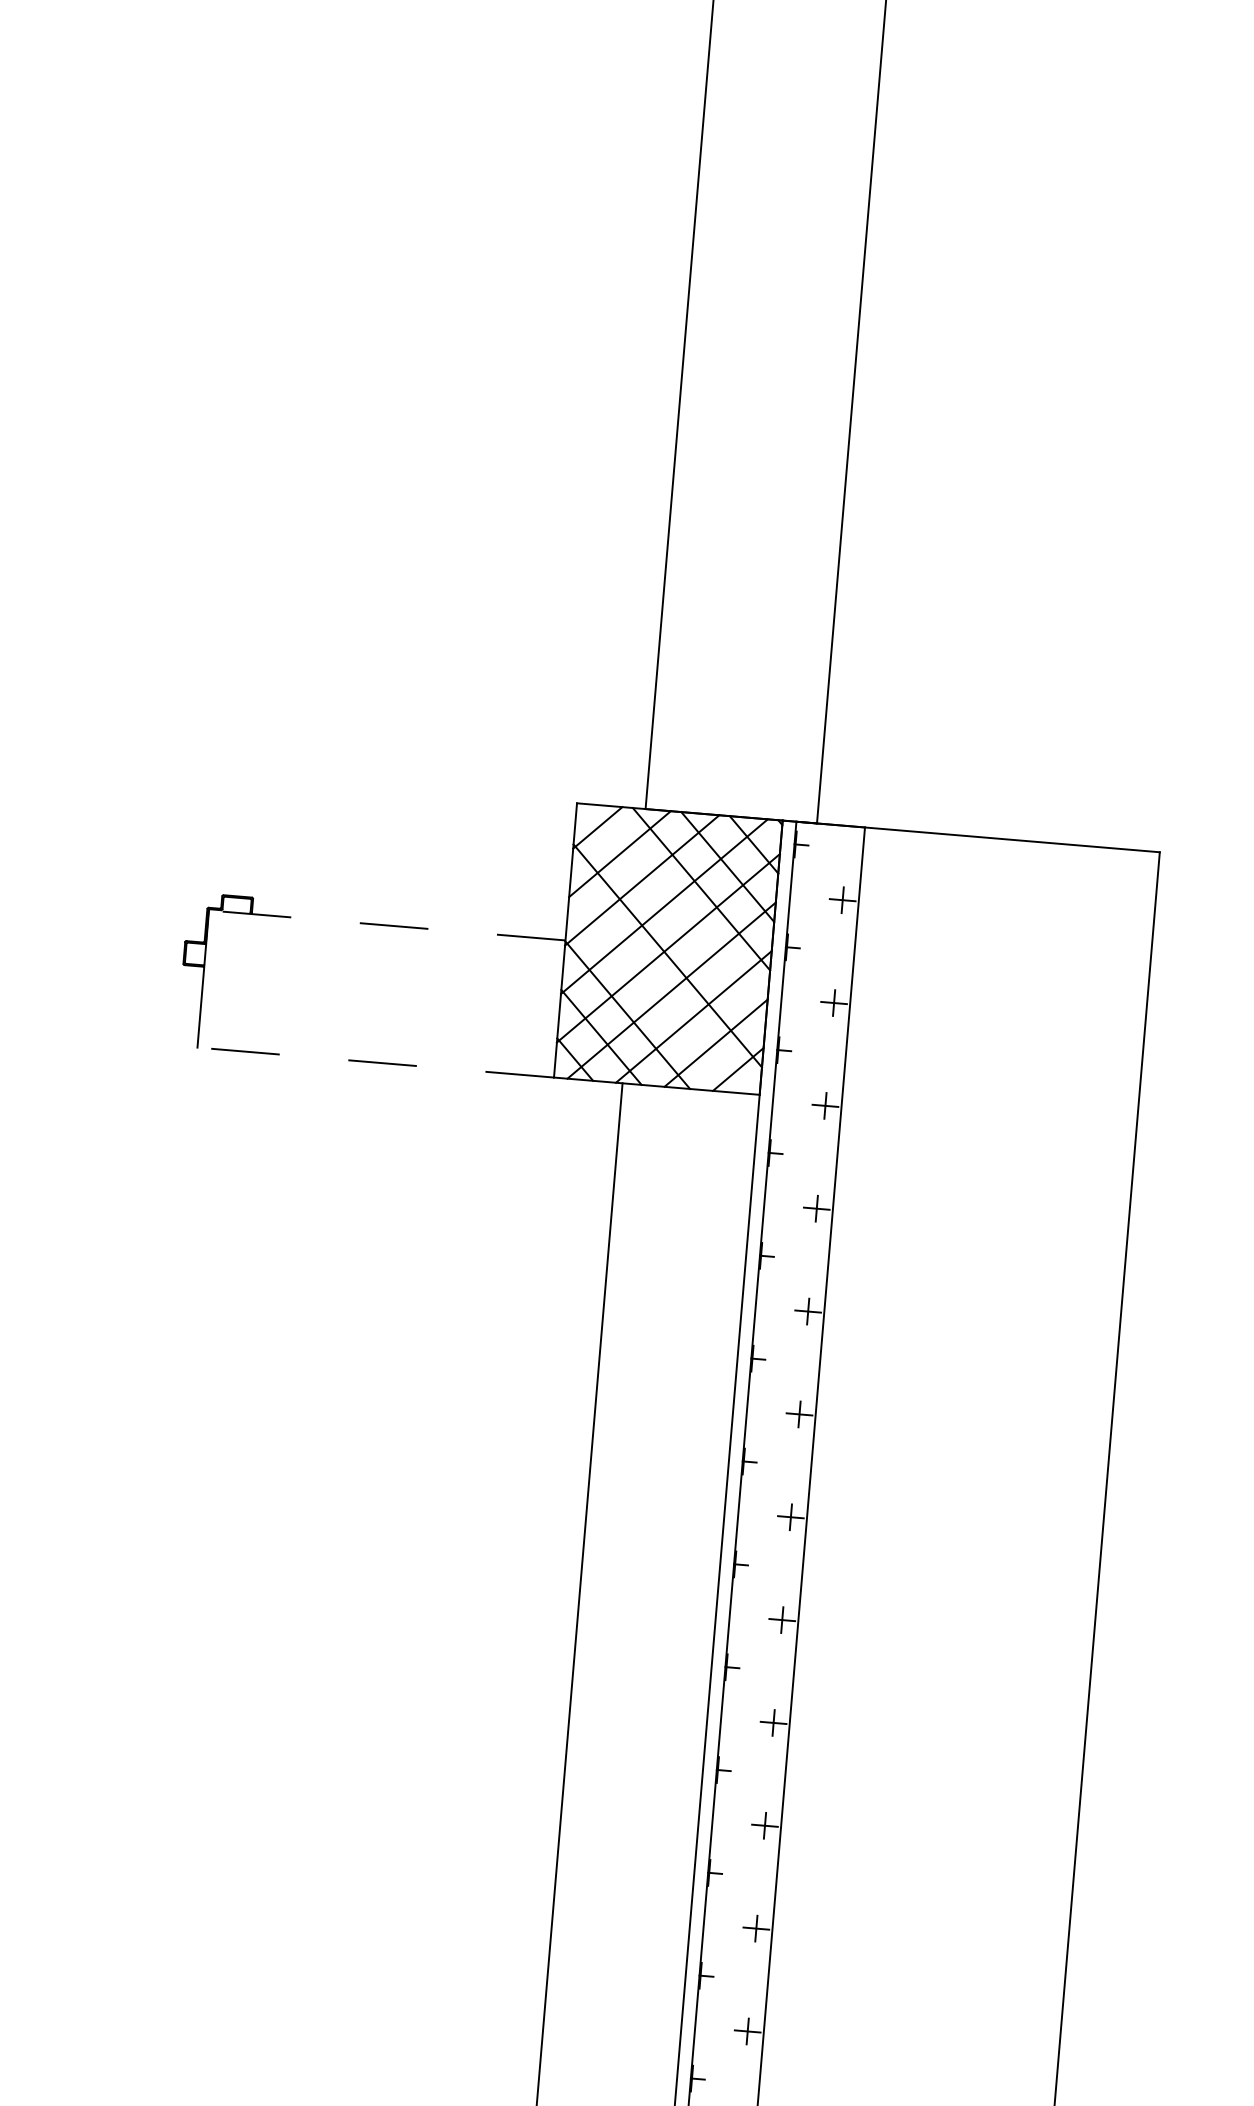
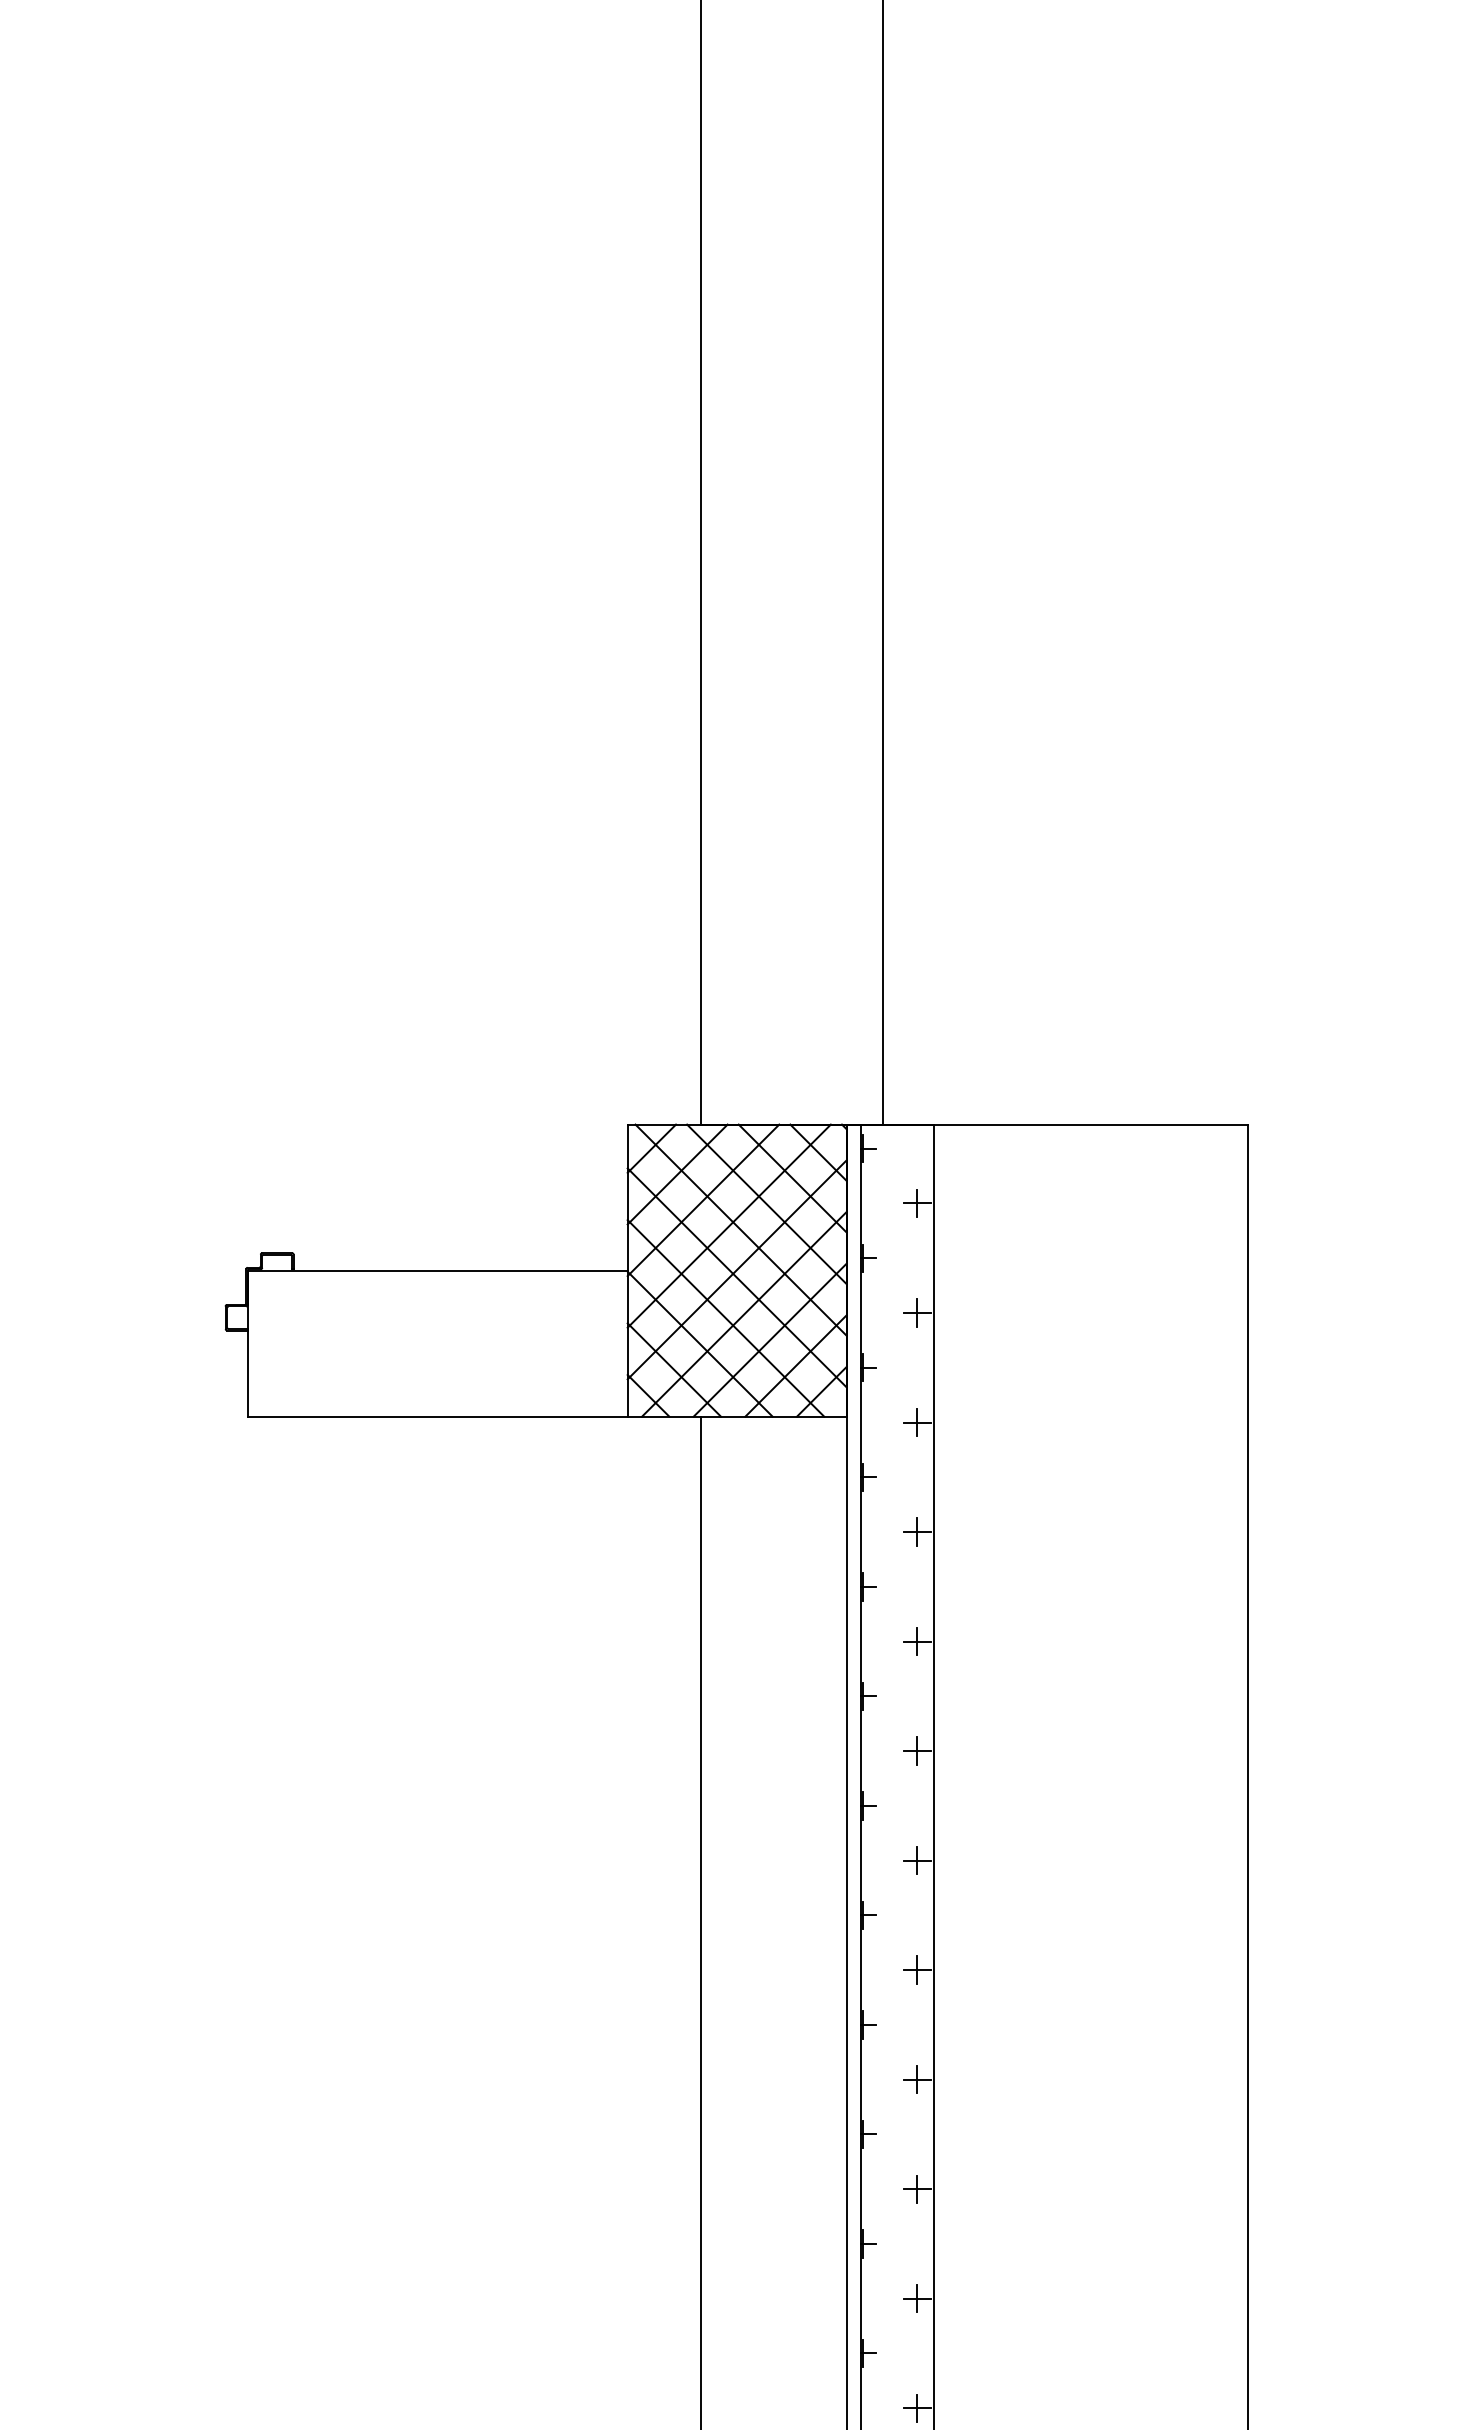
line: (674, 910) -> (740, 1229), added
line: (386, 925) -> (437, 1270), dashed -> solid
line: (653, 993) -> (725, 1318), added
line: (375, 1062) -> (437, 1416), dashed -> solid

